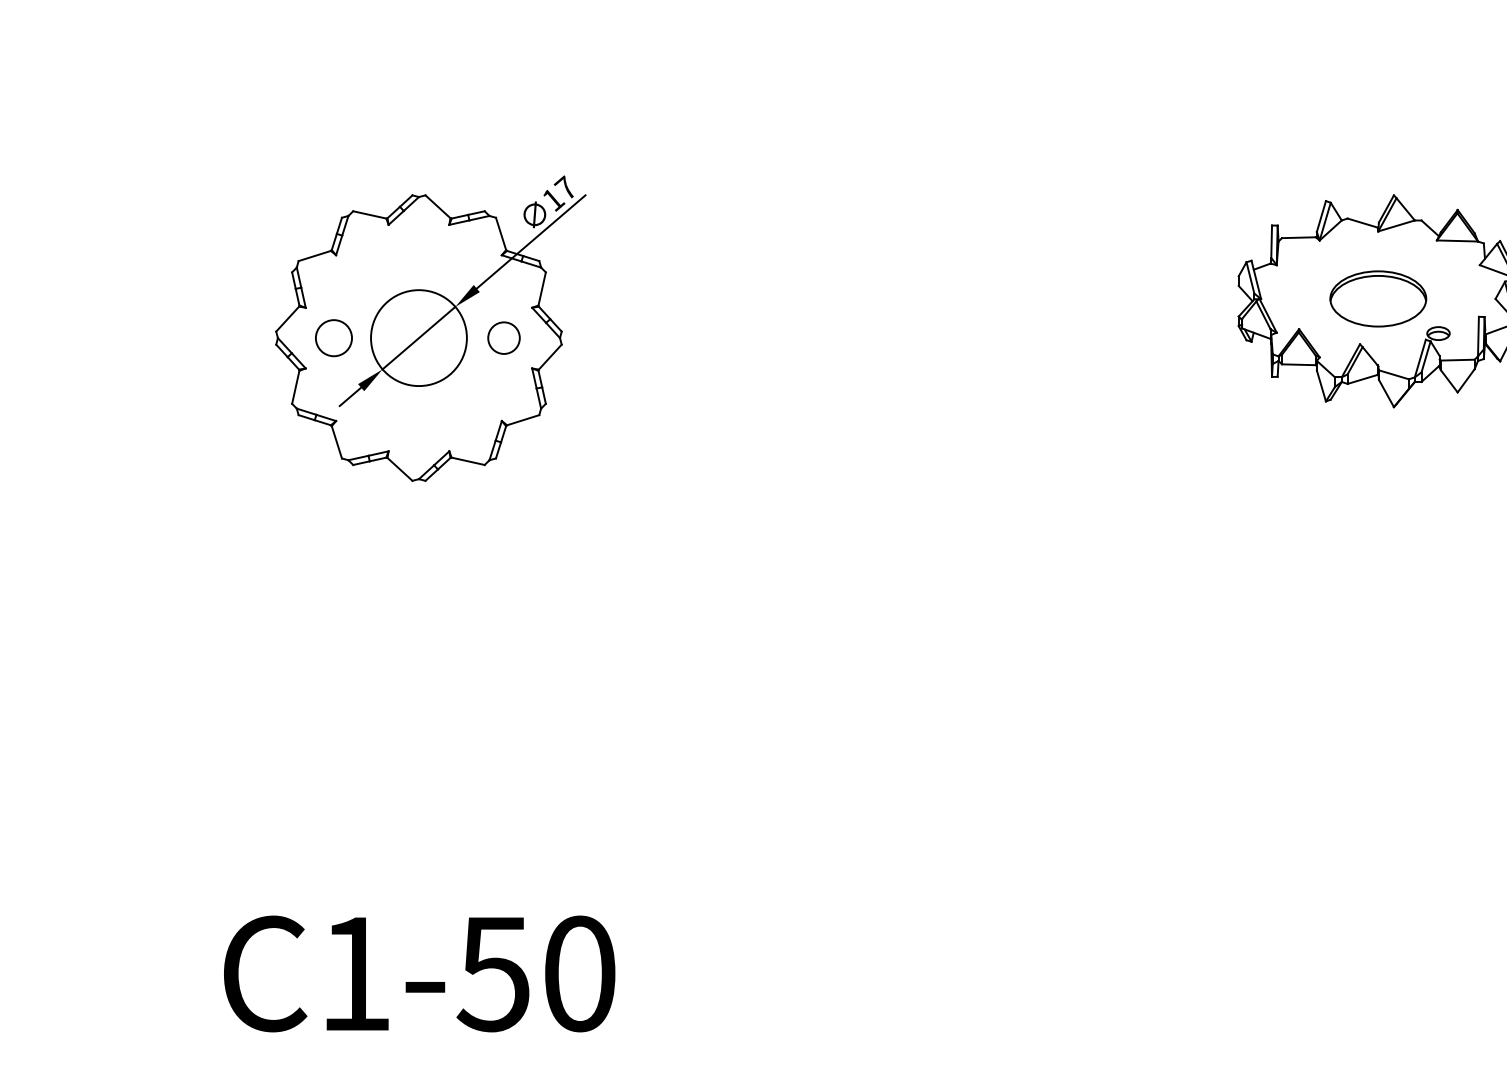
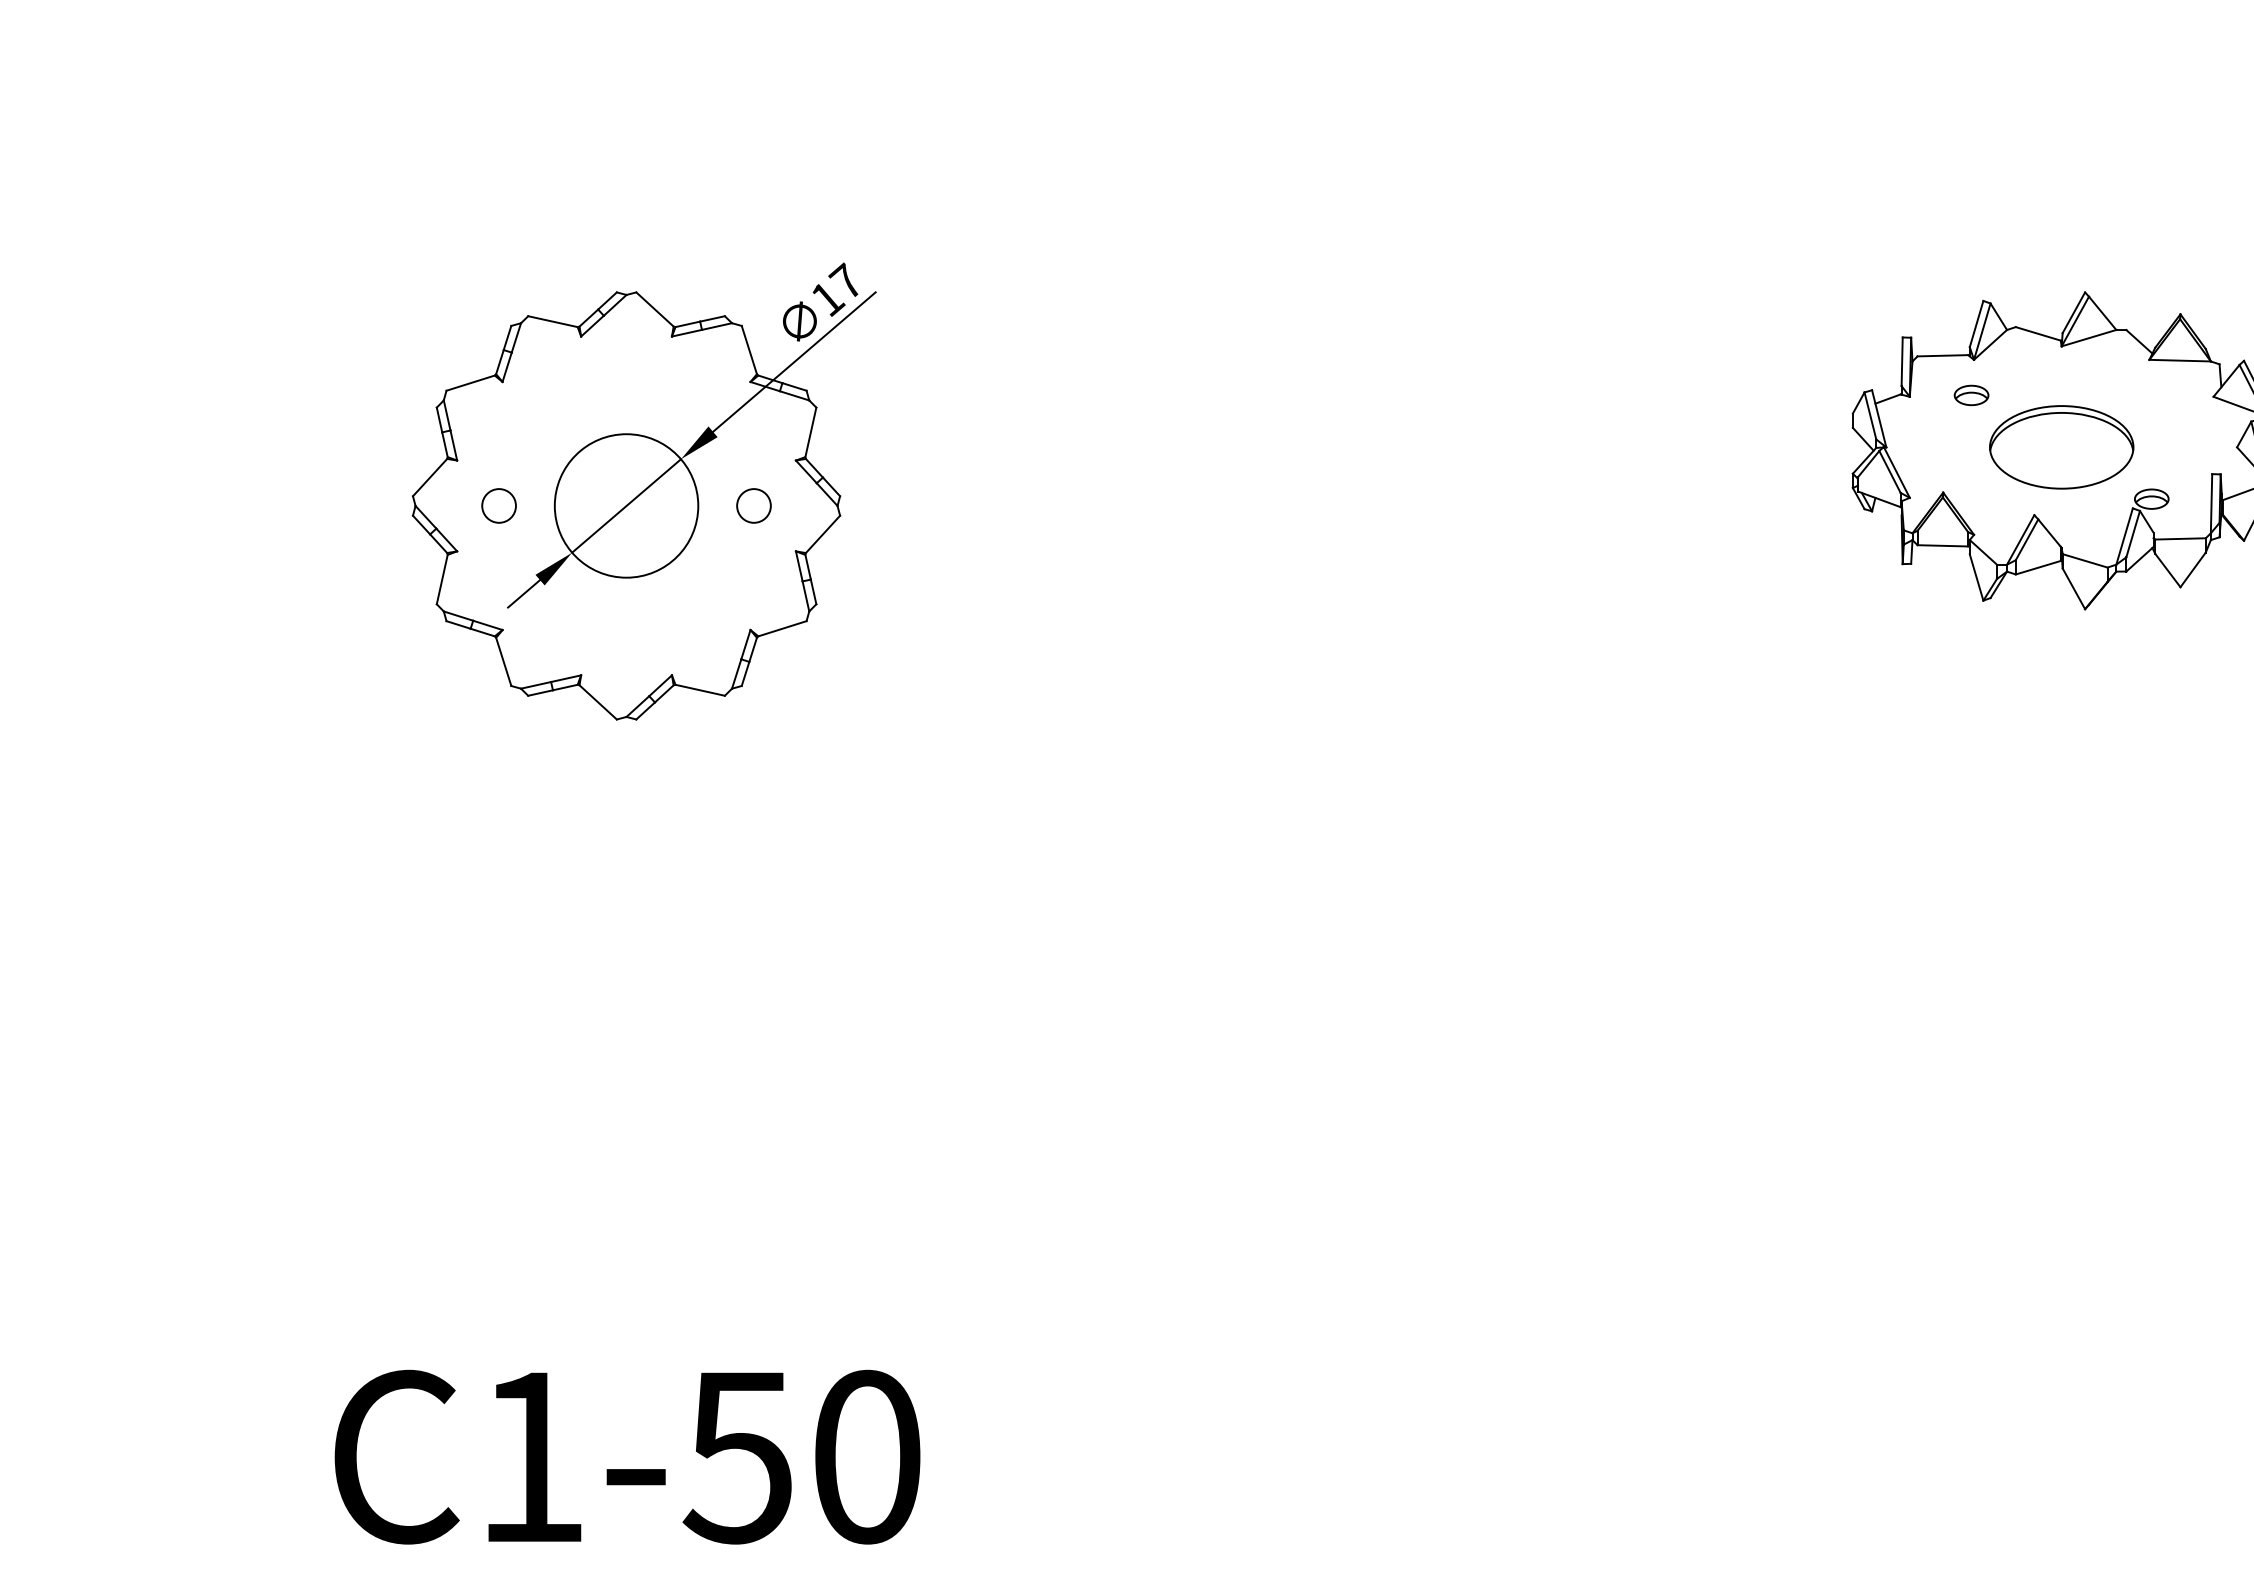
part: (1317, 263) -> (1970, 394), added
circle: (333, 337) -> (498, 505), size x0.62
circle: (504, 337) -> (754, 505), size x0.71

